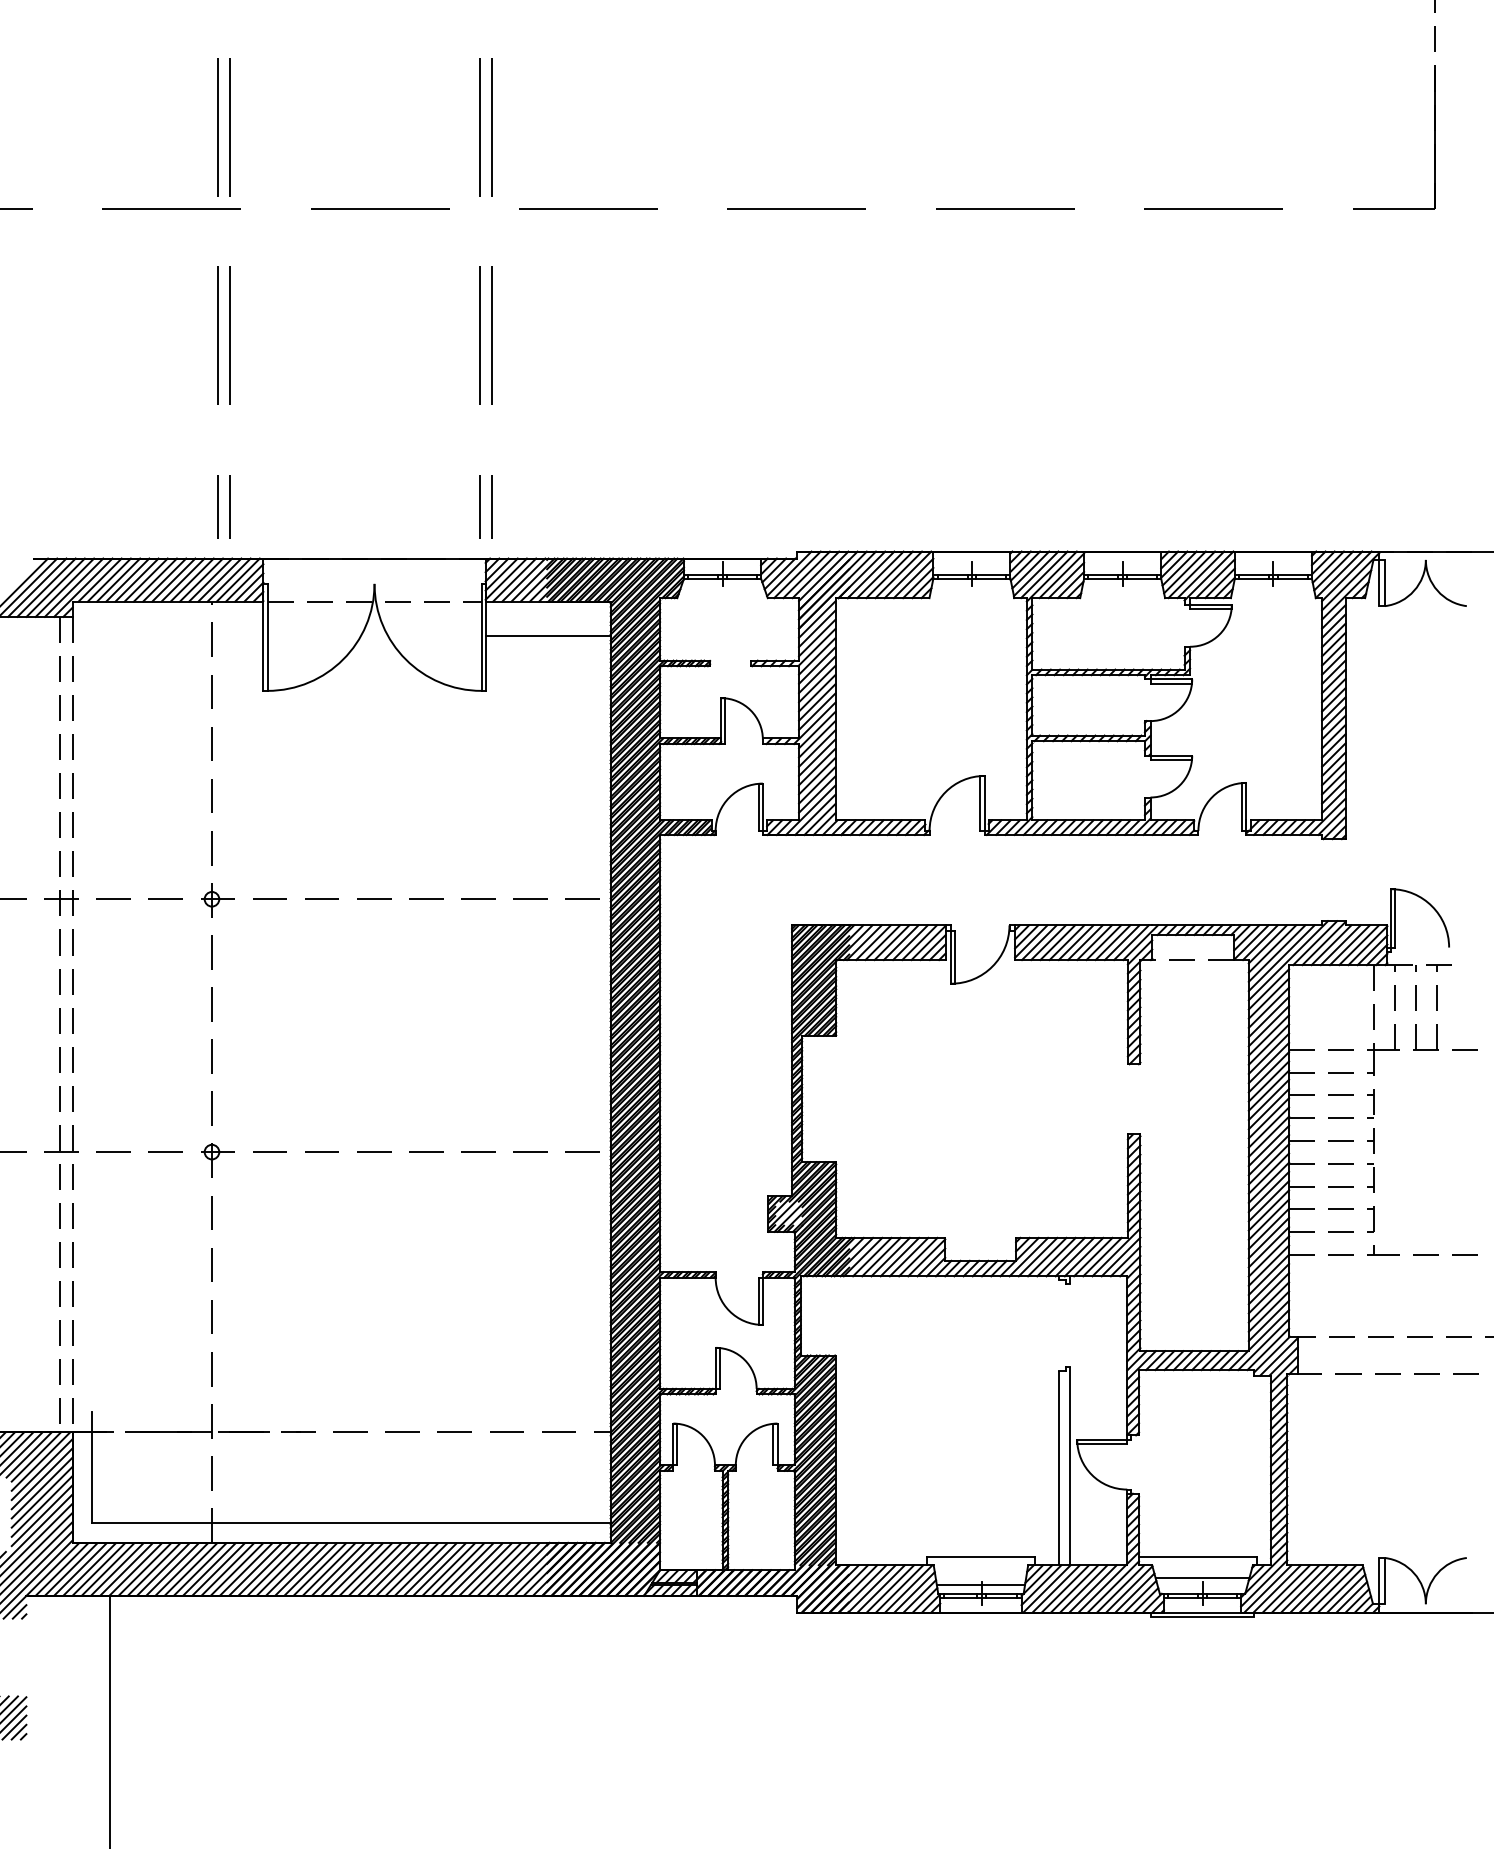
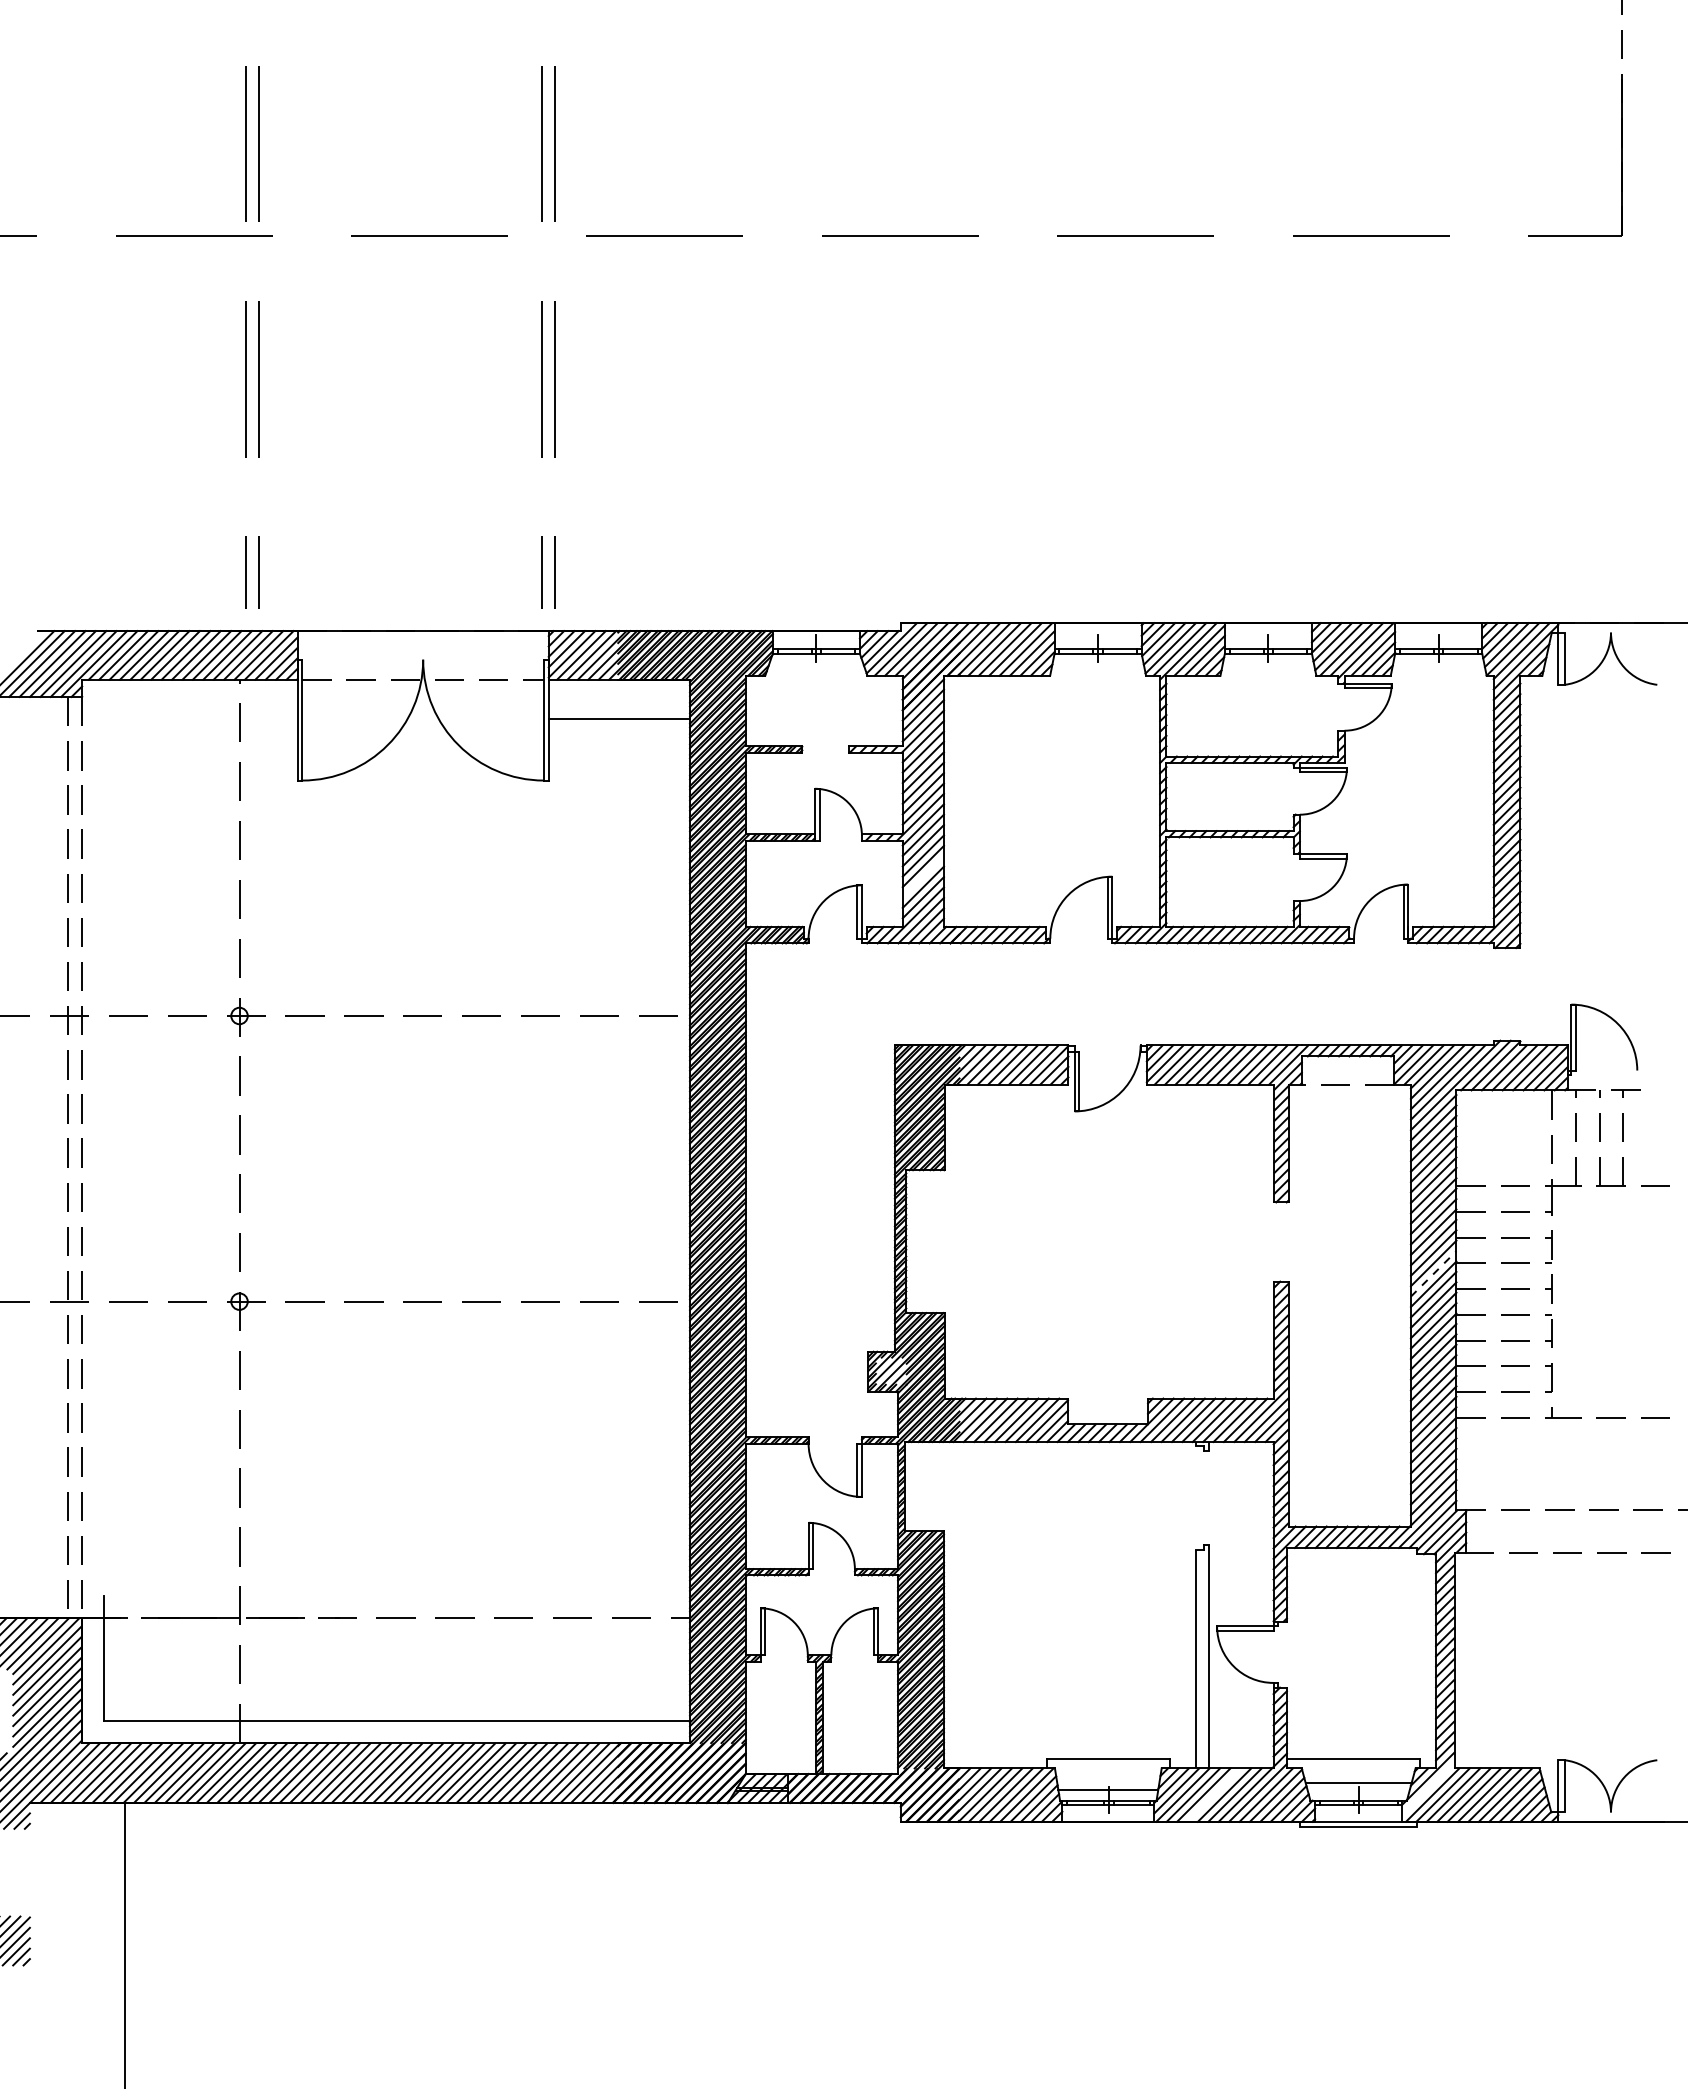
line: (816, 775) -> (922, 876), removed
line: (1269, 1127) -> (1434, 1273), solid -> dashed
line: (1264, 1583) -> (1428, 1788), removed
line: (1074, 1588) -> (1213, 1794), removed

